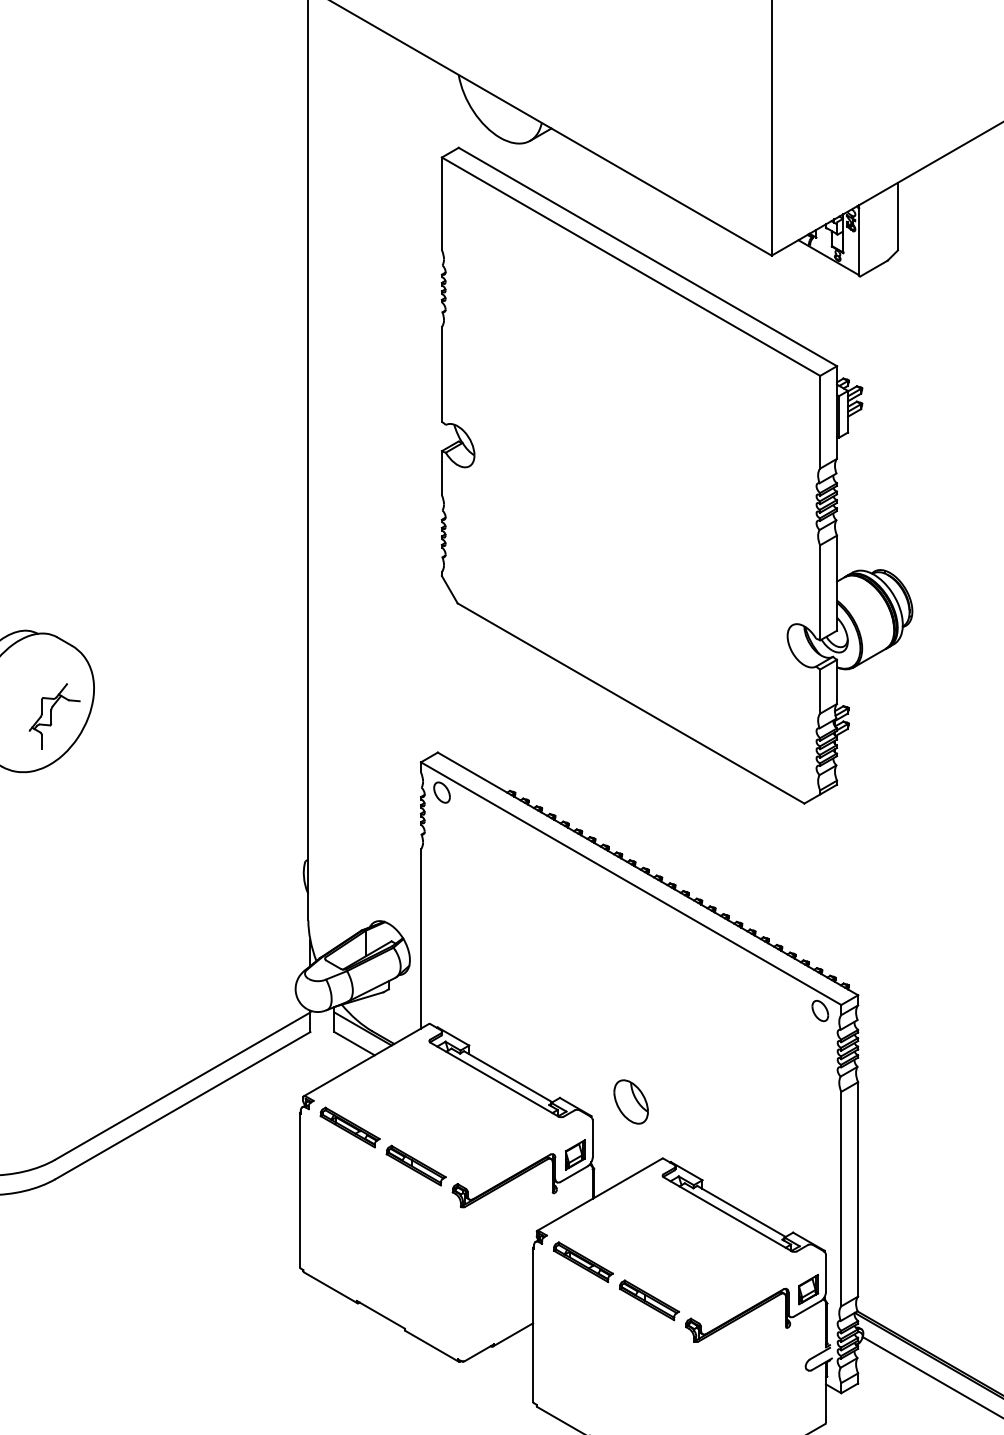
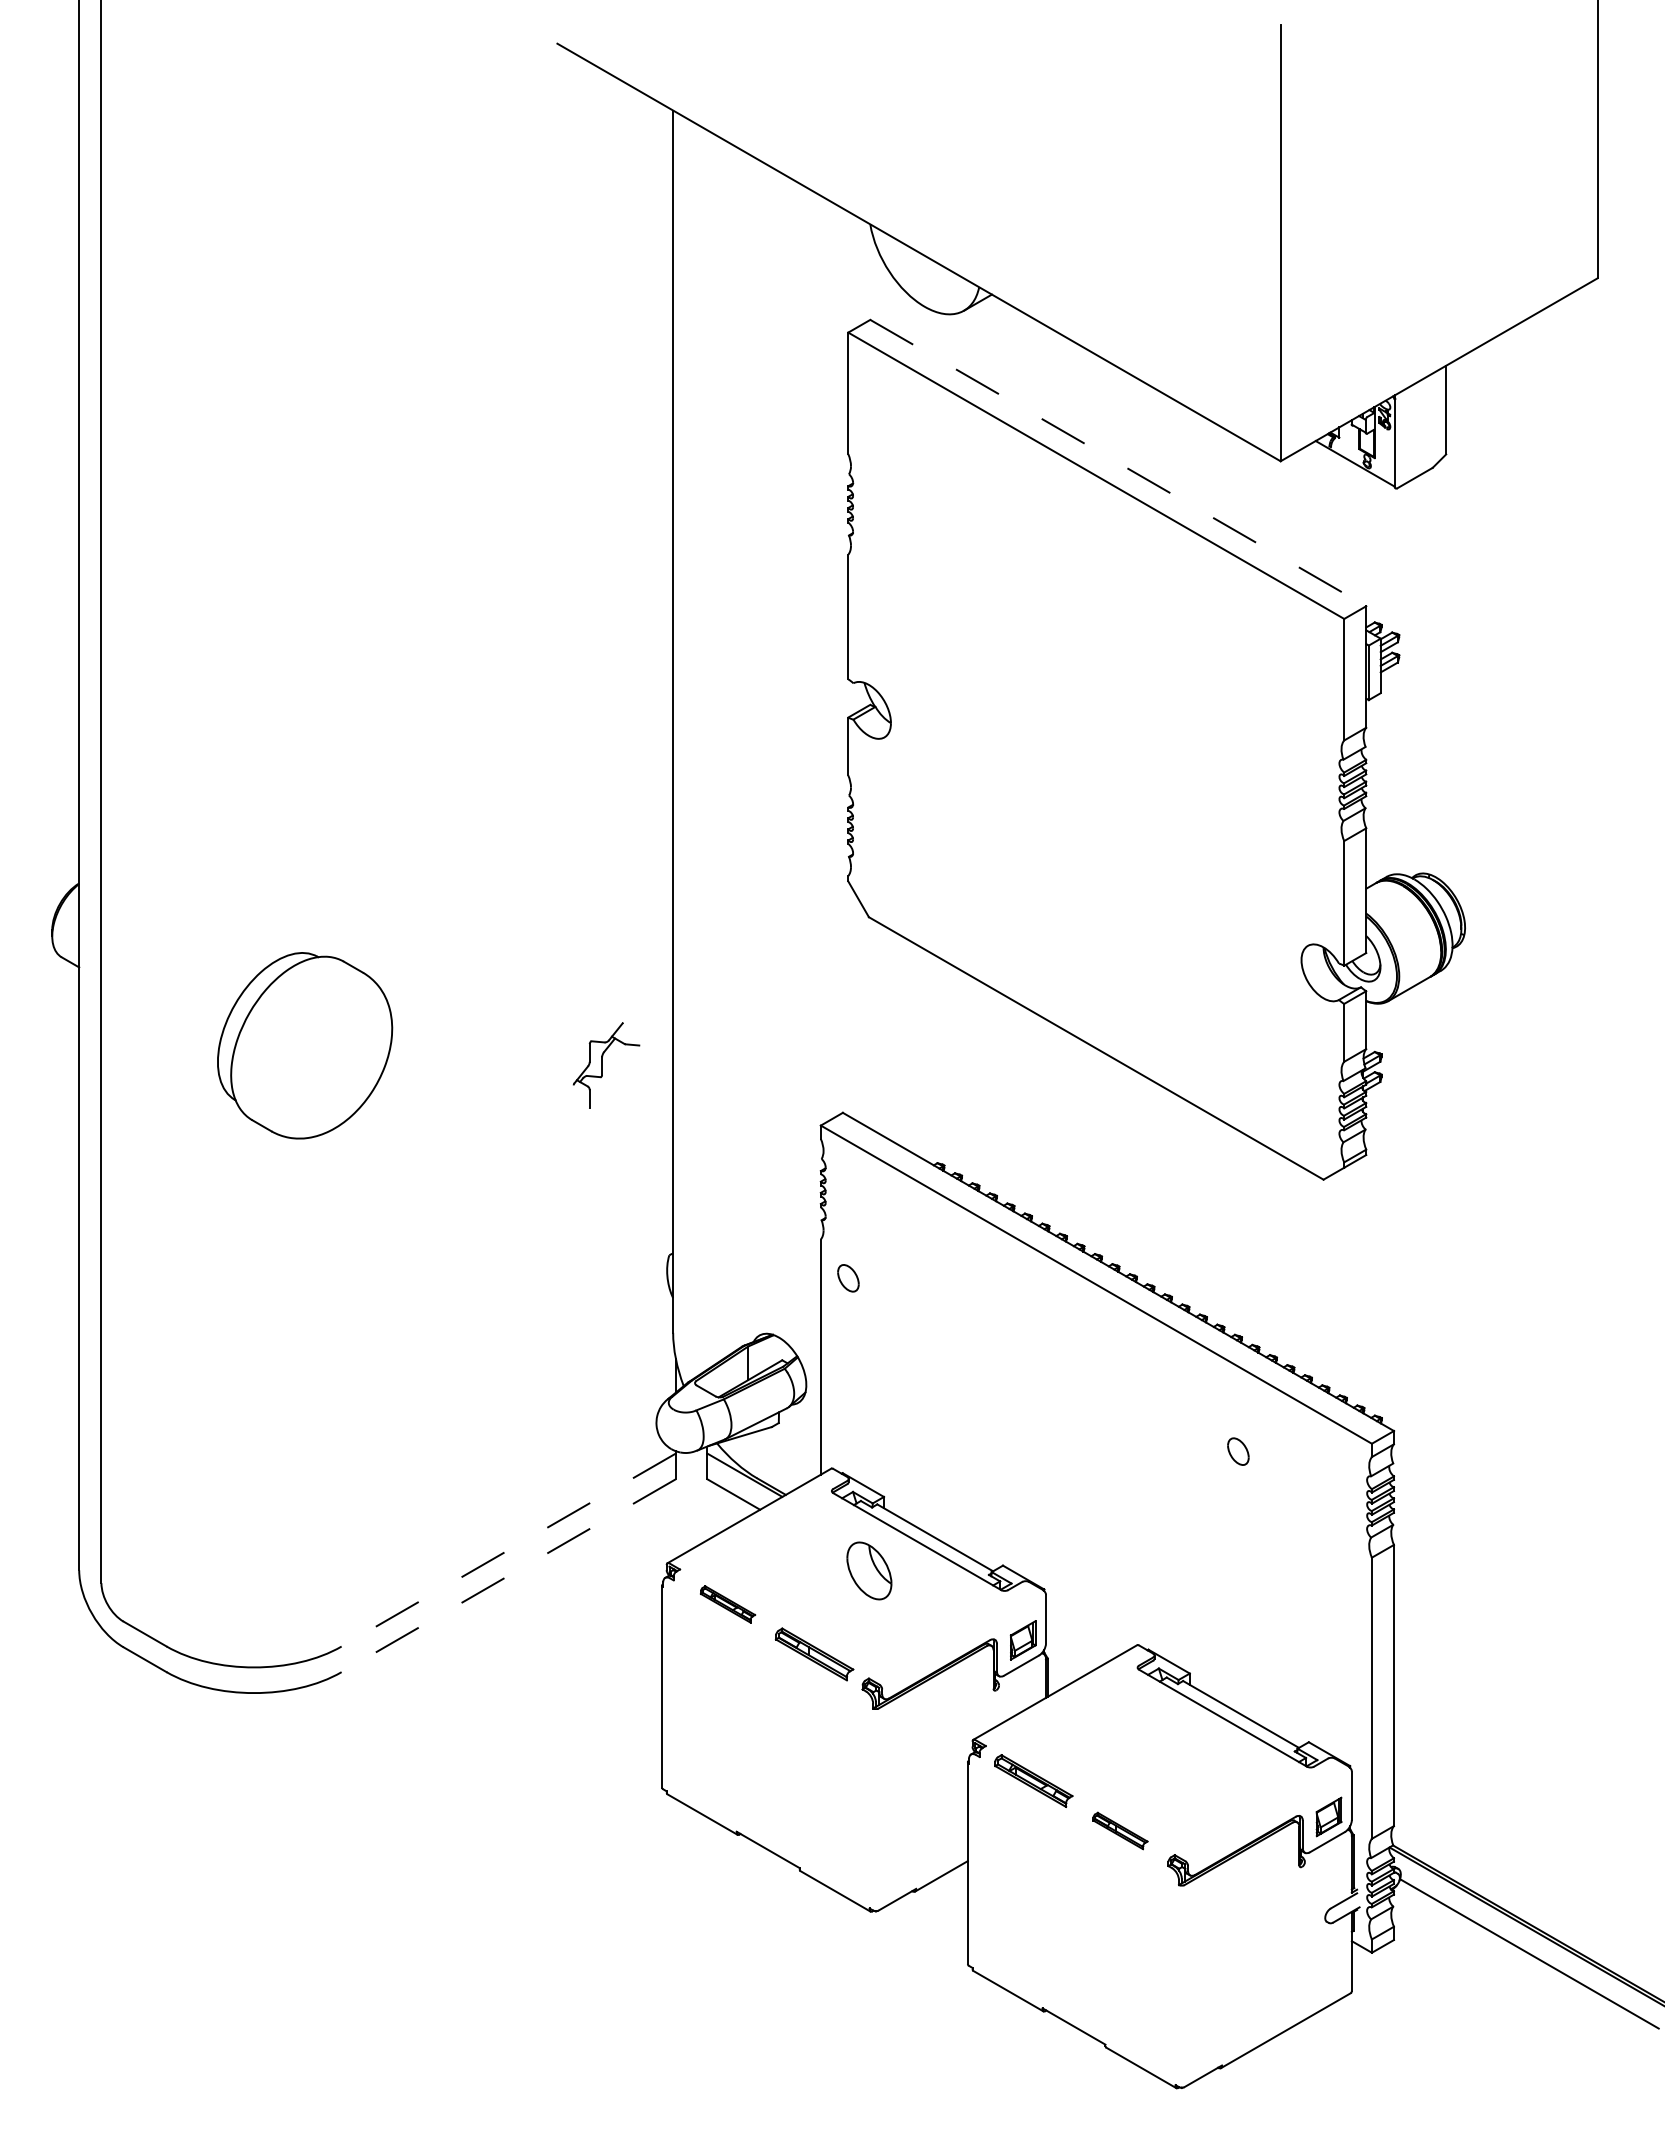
line: (648, 257) -> (1118, 463), solid -> dashed
part: (54, 716) -> (606, 1065), moved
part: (442, 792) -> (848, 1278), moved
part: (820, 1010) -> (1238, 1451), moved
line: (182, 1086) -> (508, 1550), solid -> dashed
part: (631, 1101) -> (869, 1570), moved
line: (182, 1105) -> (508, 1575), solid -> dashed
part: (349, 1127) -> (727, 1604), size x0.7
part: (649, 1299) -> (1120, 1830), size x0.7

